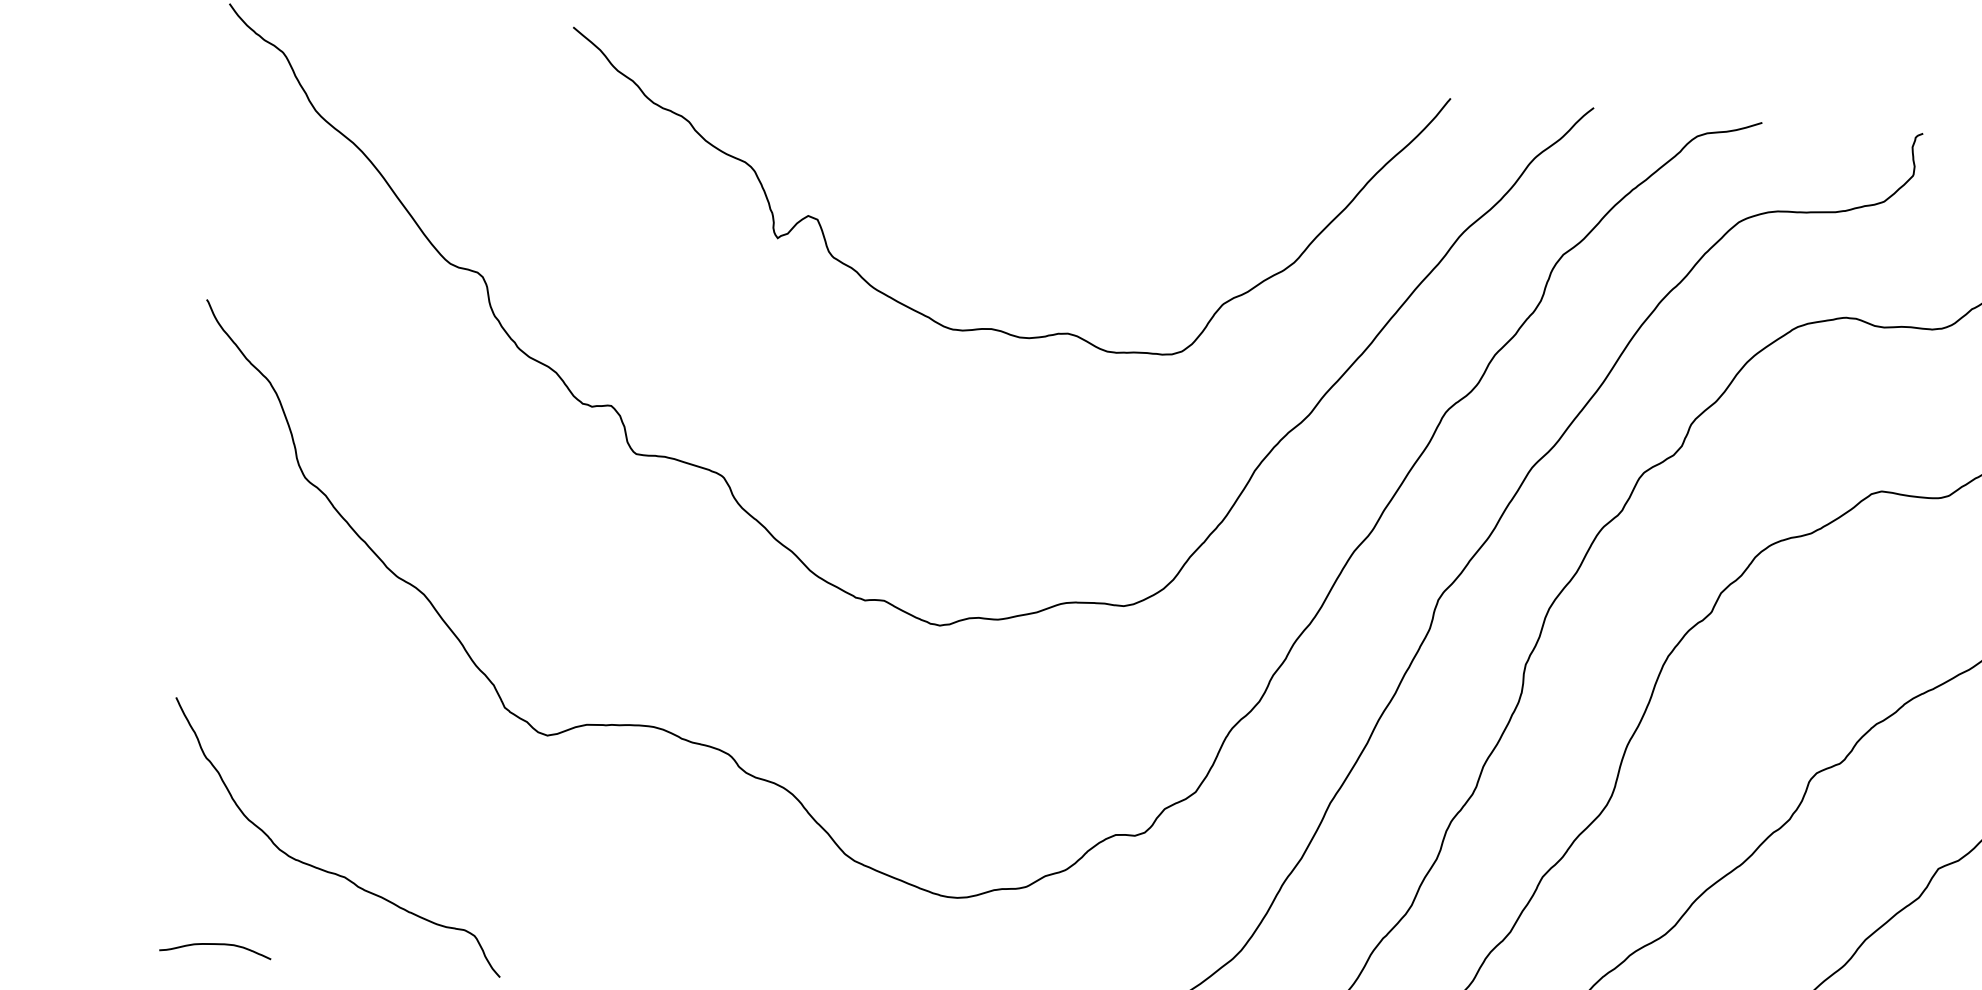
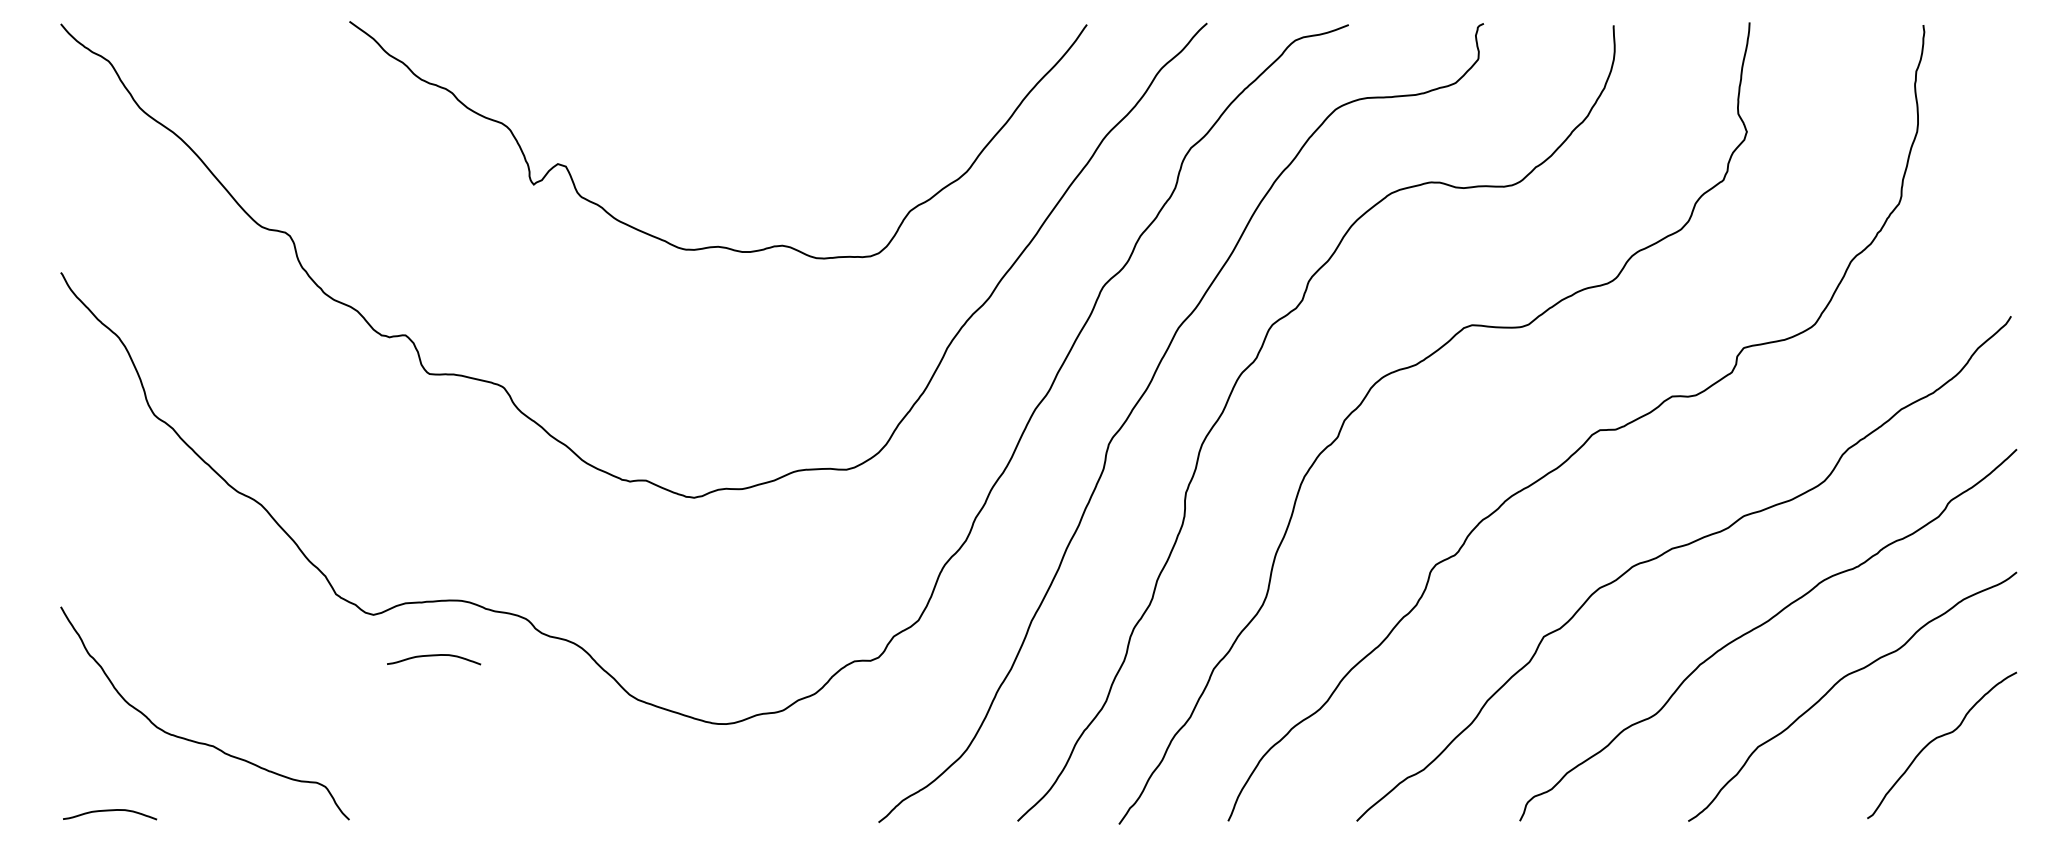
curve: (616, 790) -> (434, 656), added

